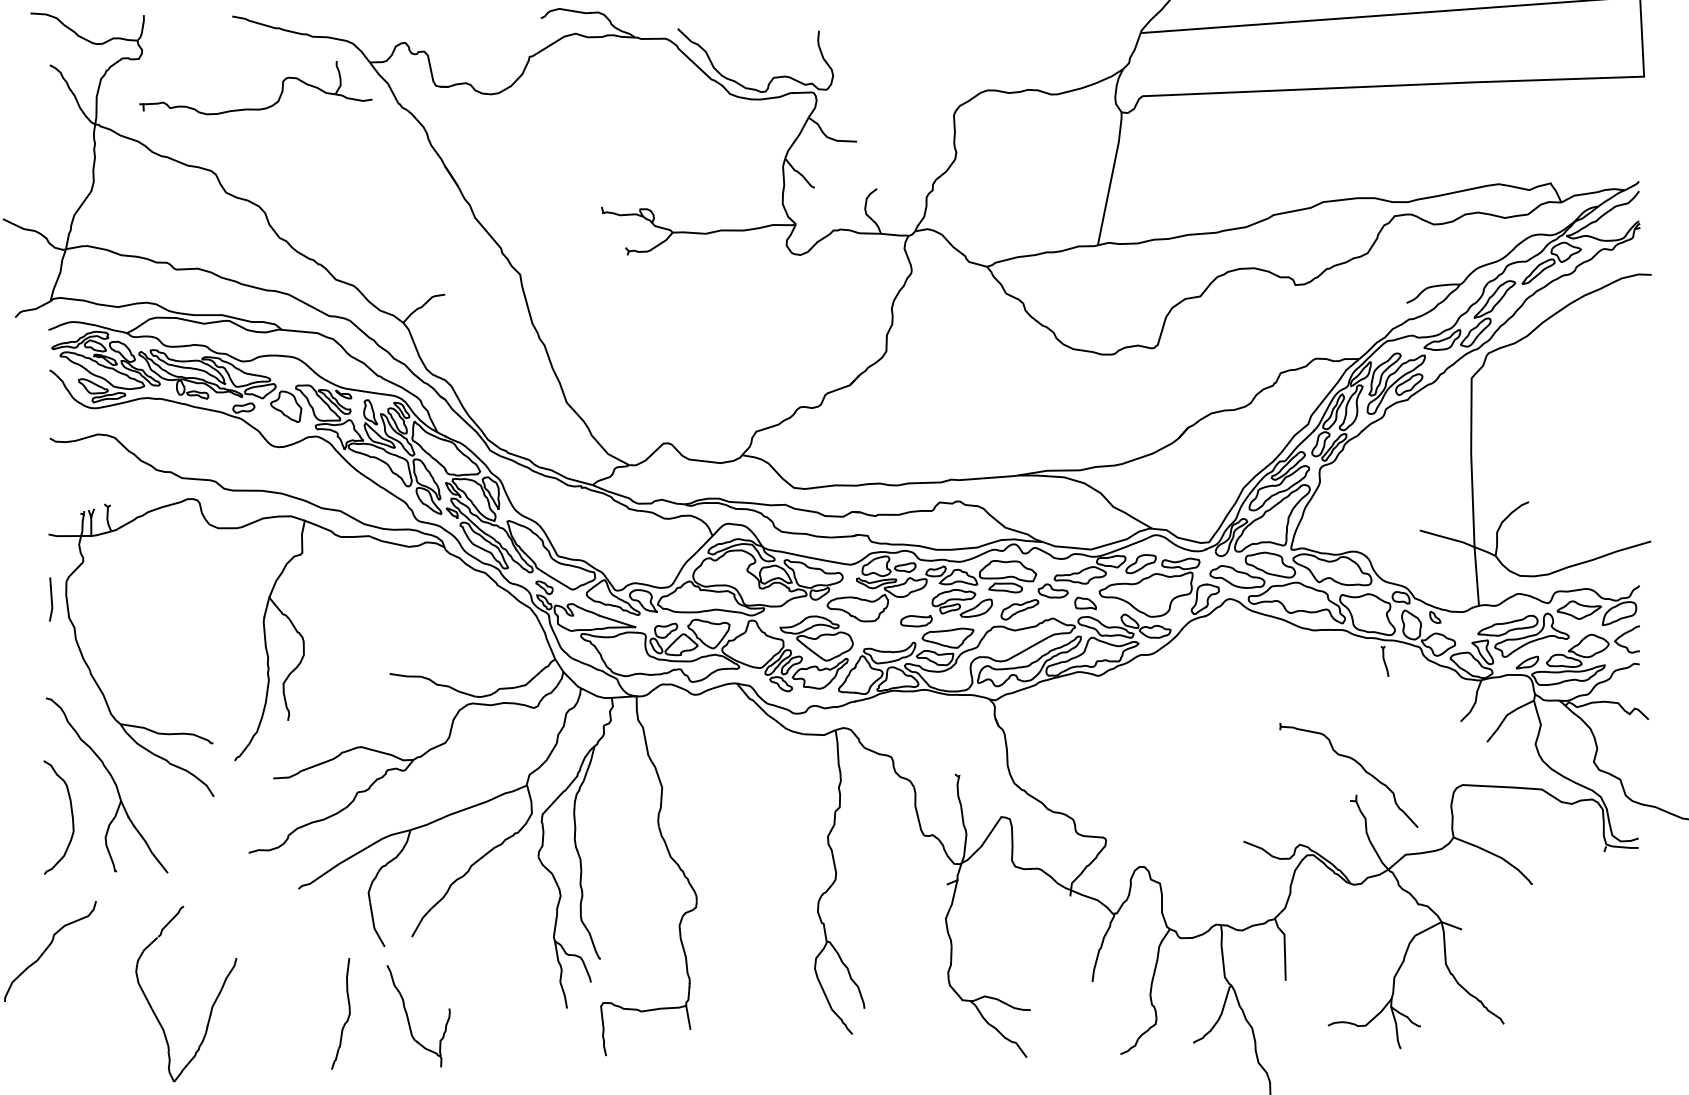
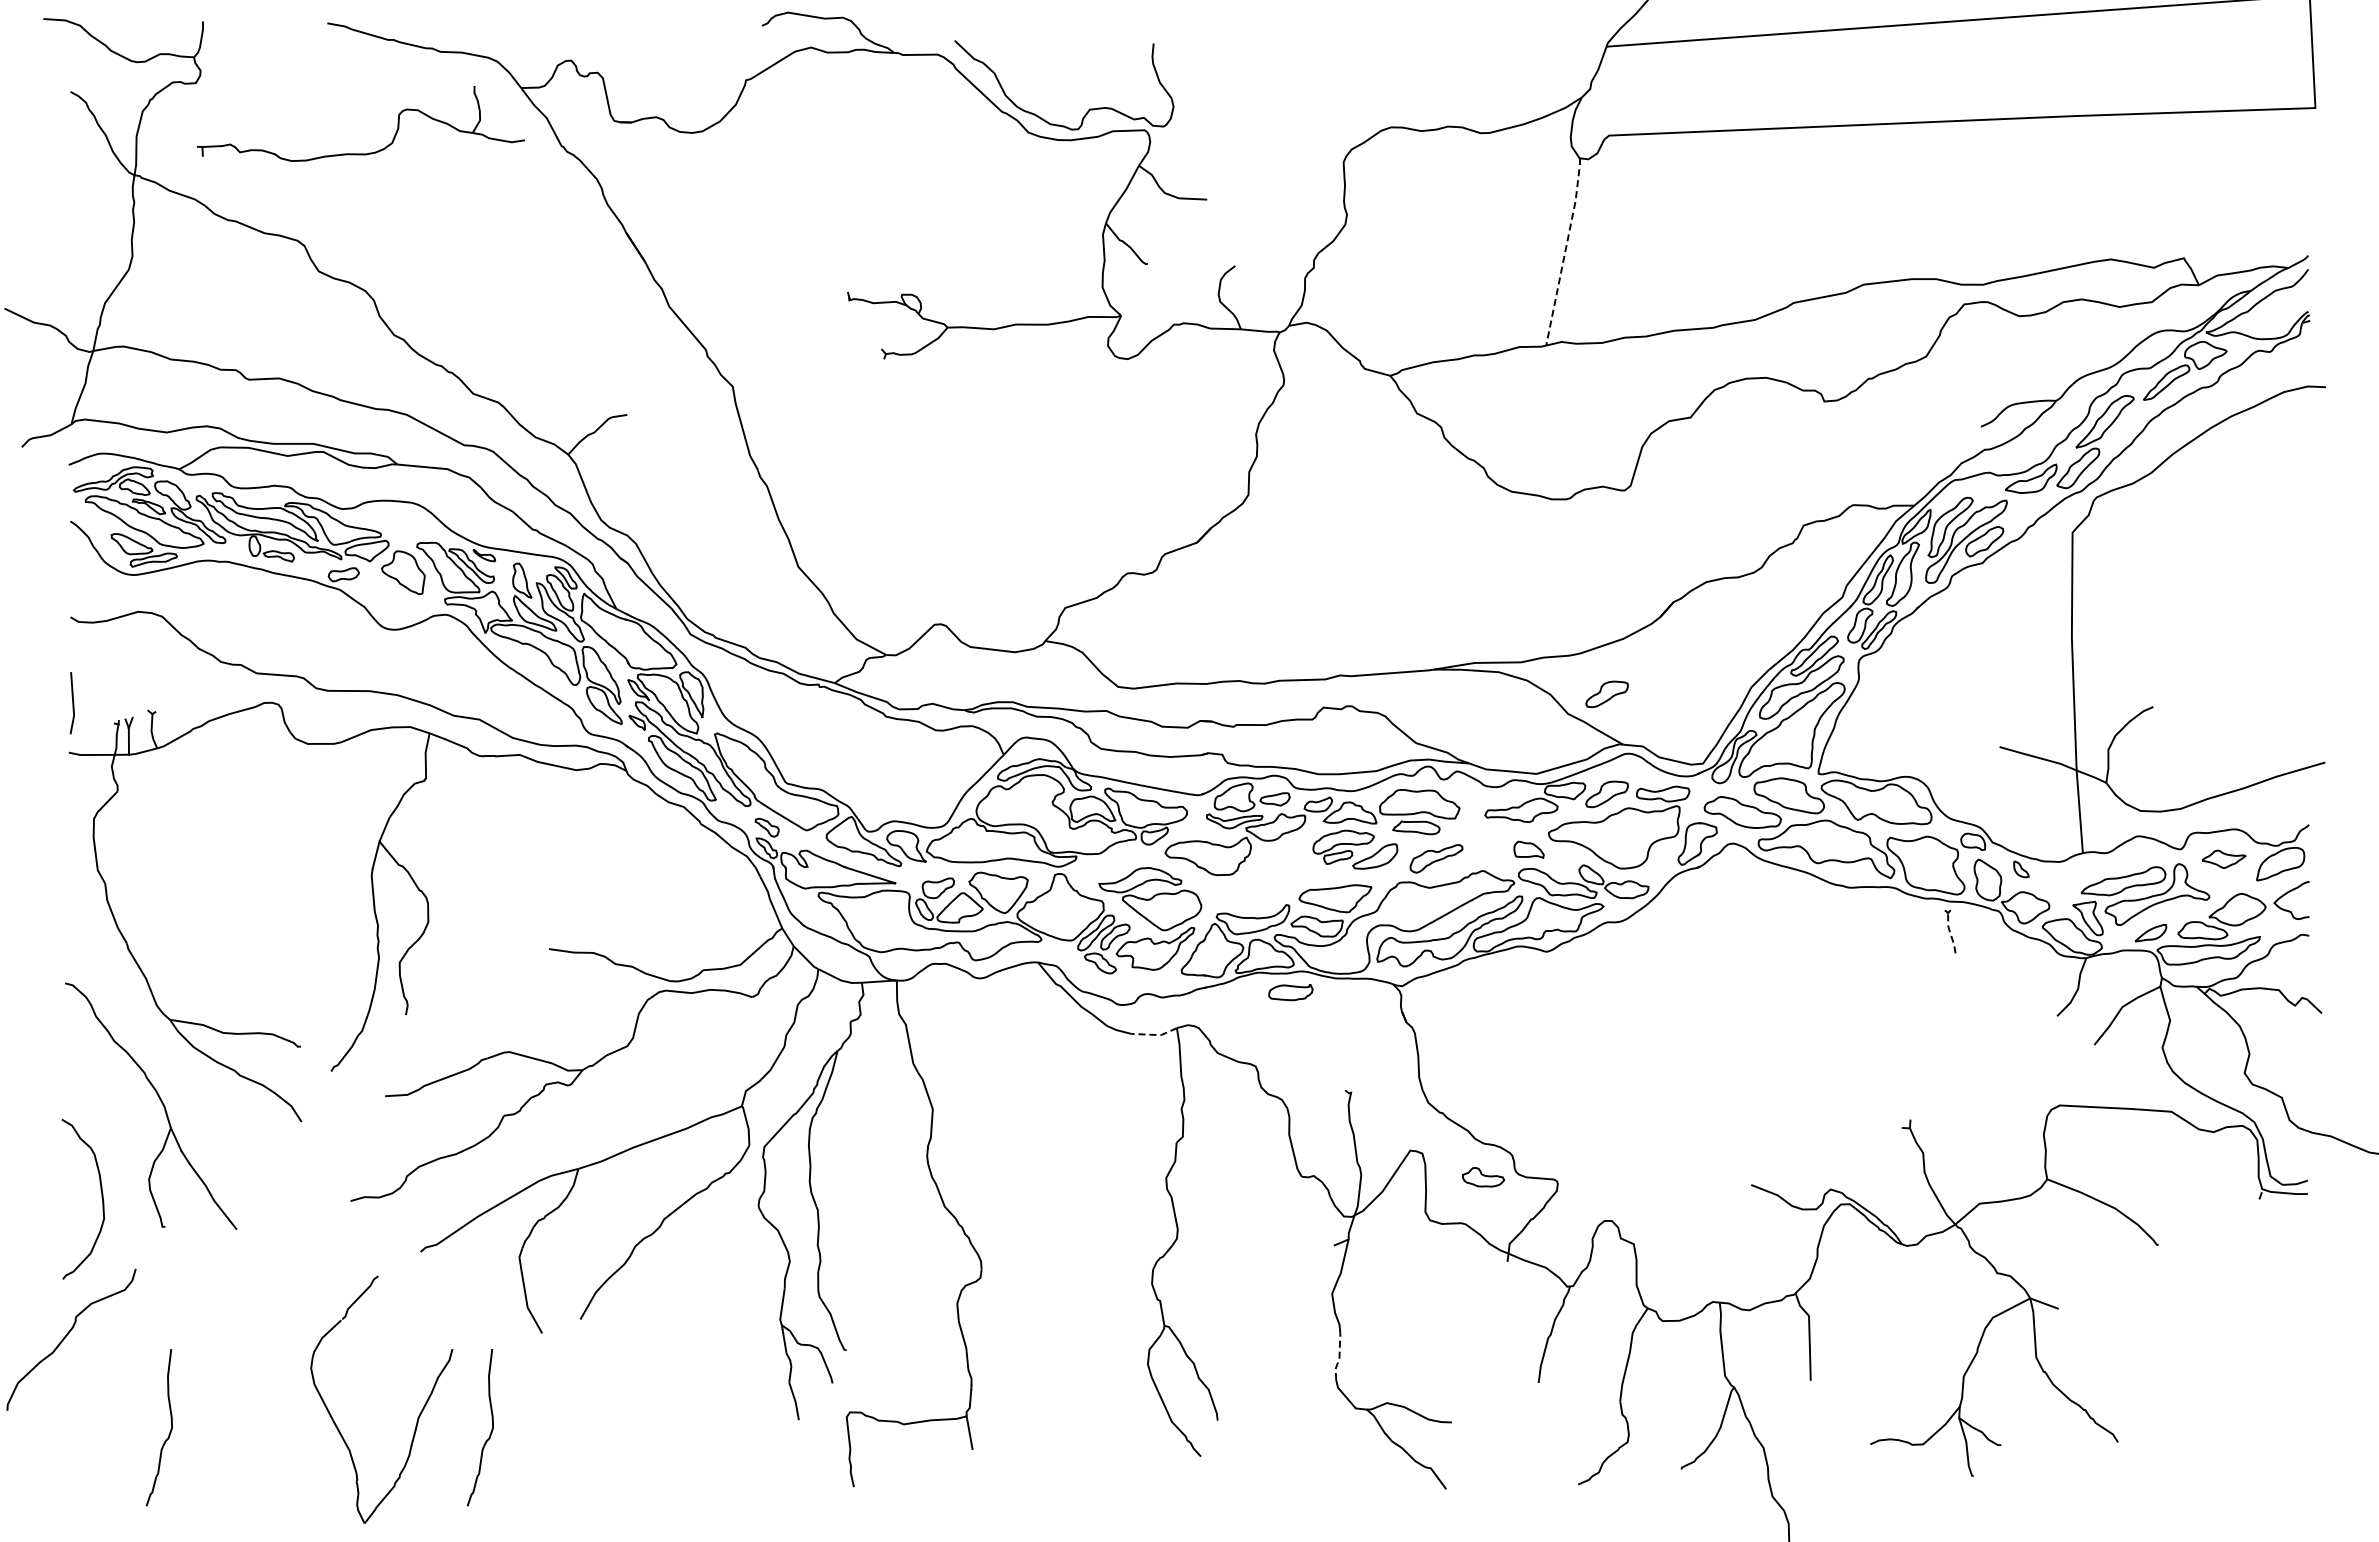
line: (1111, 178) -> (1565, 251), solid -> dashed
part: (1140, 493) -> (1606, 694), added
part: (1053, 591) -> (1483, 1177), moved
line: (51, 599) -> (72, 703), moved
part: (1578, 610) -> (2223, 859), size x0.7
part: (916, 621) -> (1290, 992), moved
line: (1384, 662) -> (1950, 933), solid -> dashed
line: (820, 734) -> (1155, 1034), solid -> dashed
part: (1358, 764) -> (1913, 1076), removed
curve: (71, 816) -> (101, 1197), moved
line: (951, 964) -> (1339, 1357), solid -> dashed
part: (211, 1006) -> (417, 1417), moved
part: (120, 1016) -> (169, 1431), added
part: (408, 1017) -> (575, 1432), removed

